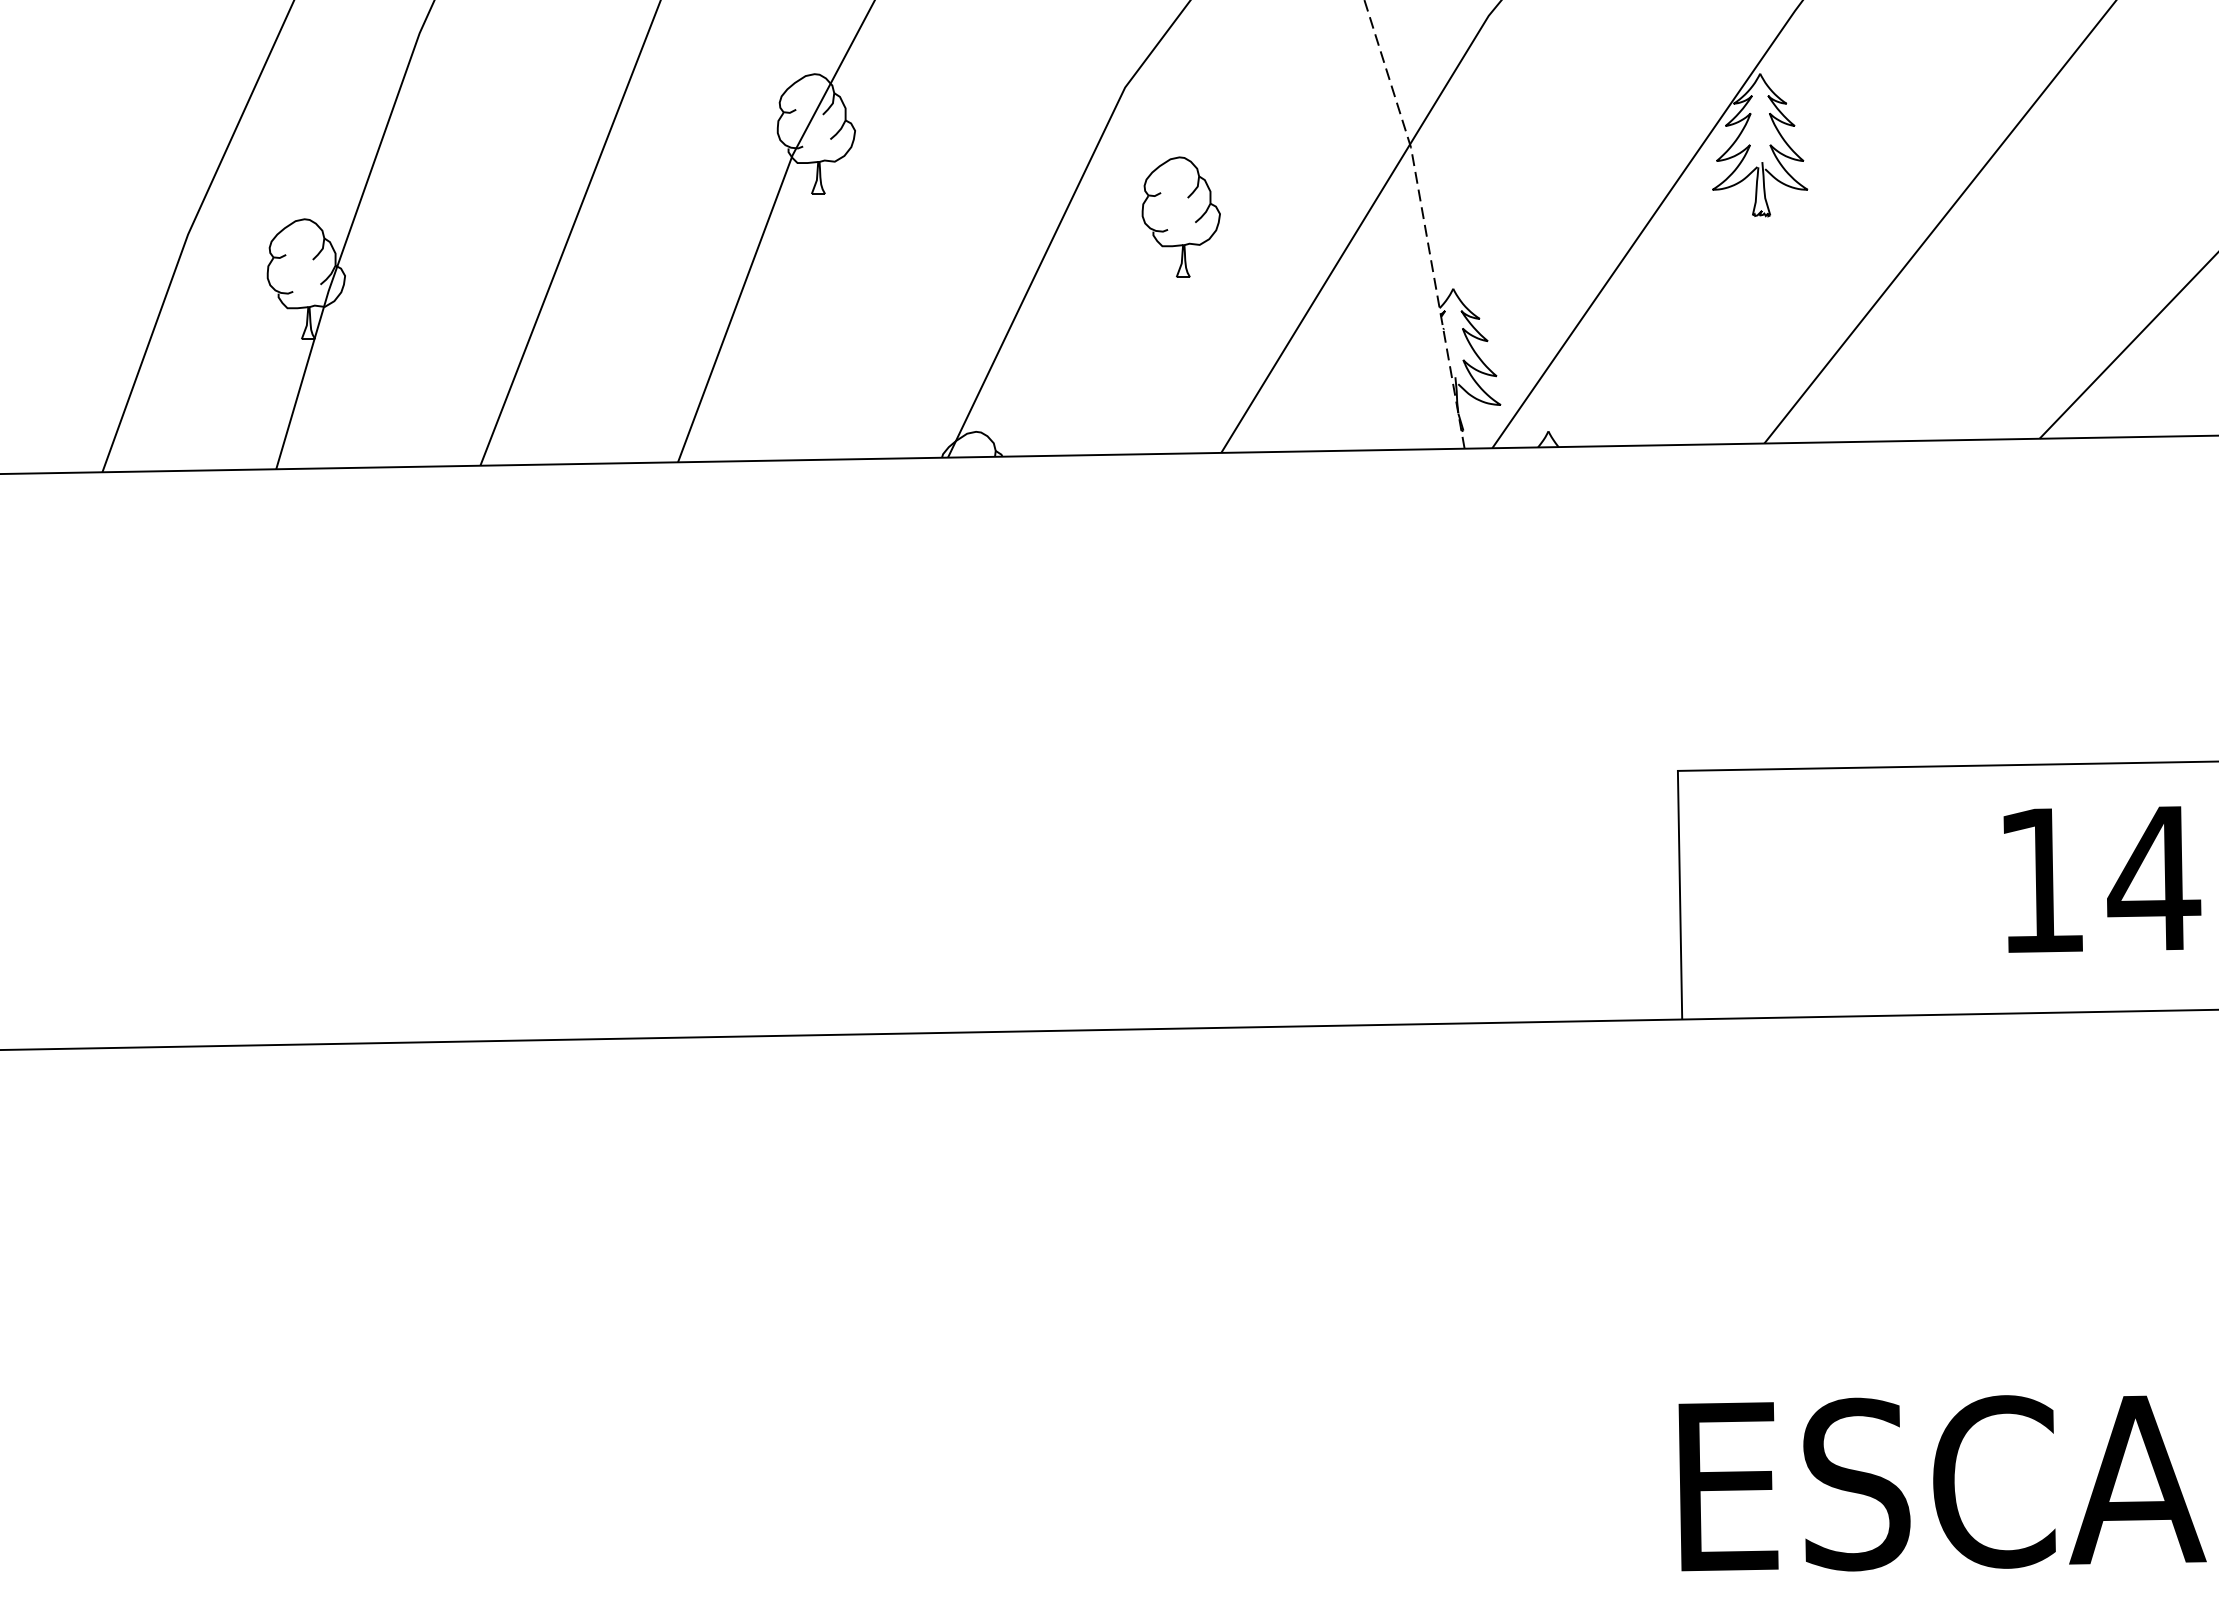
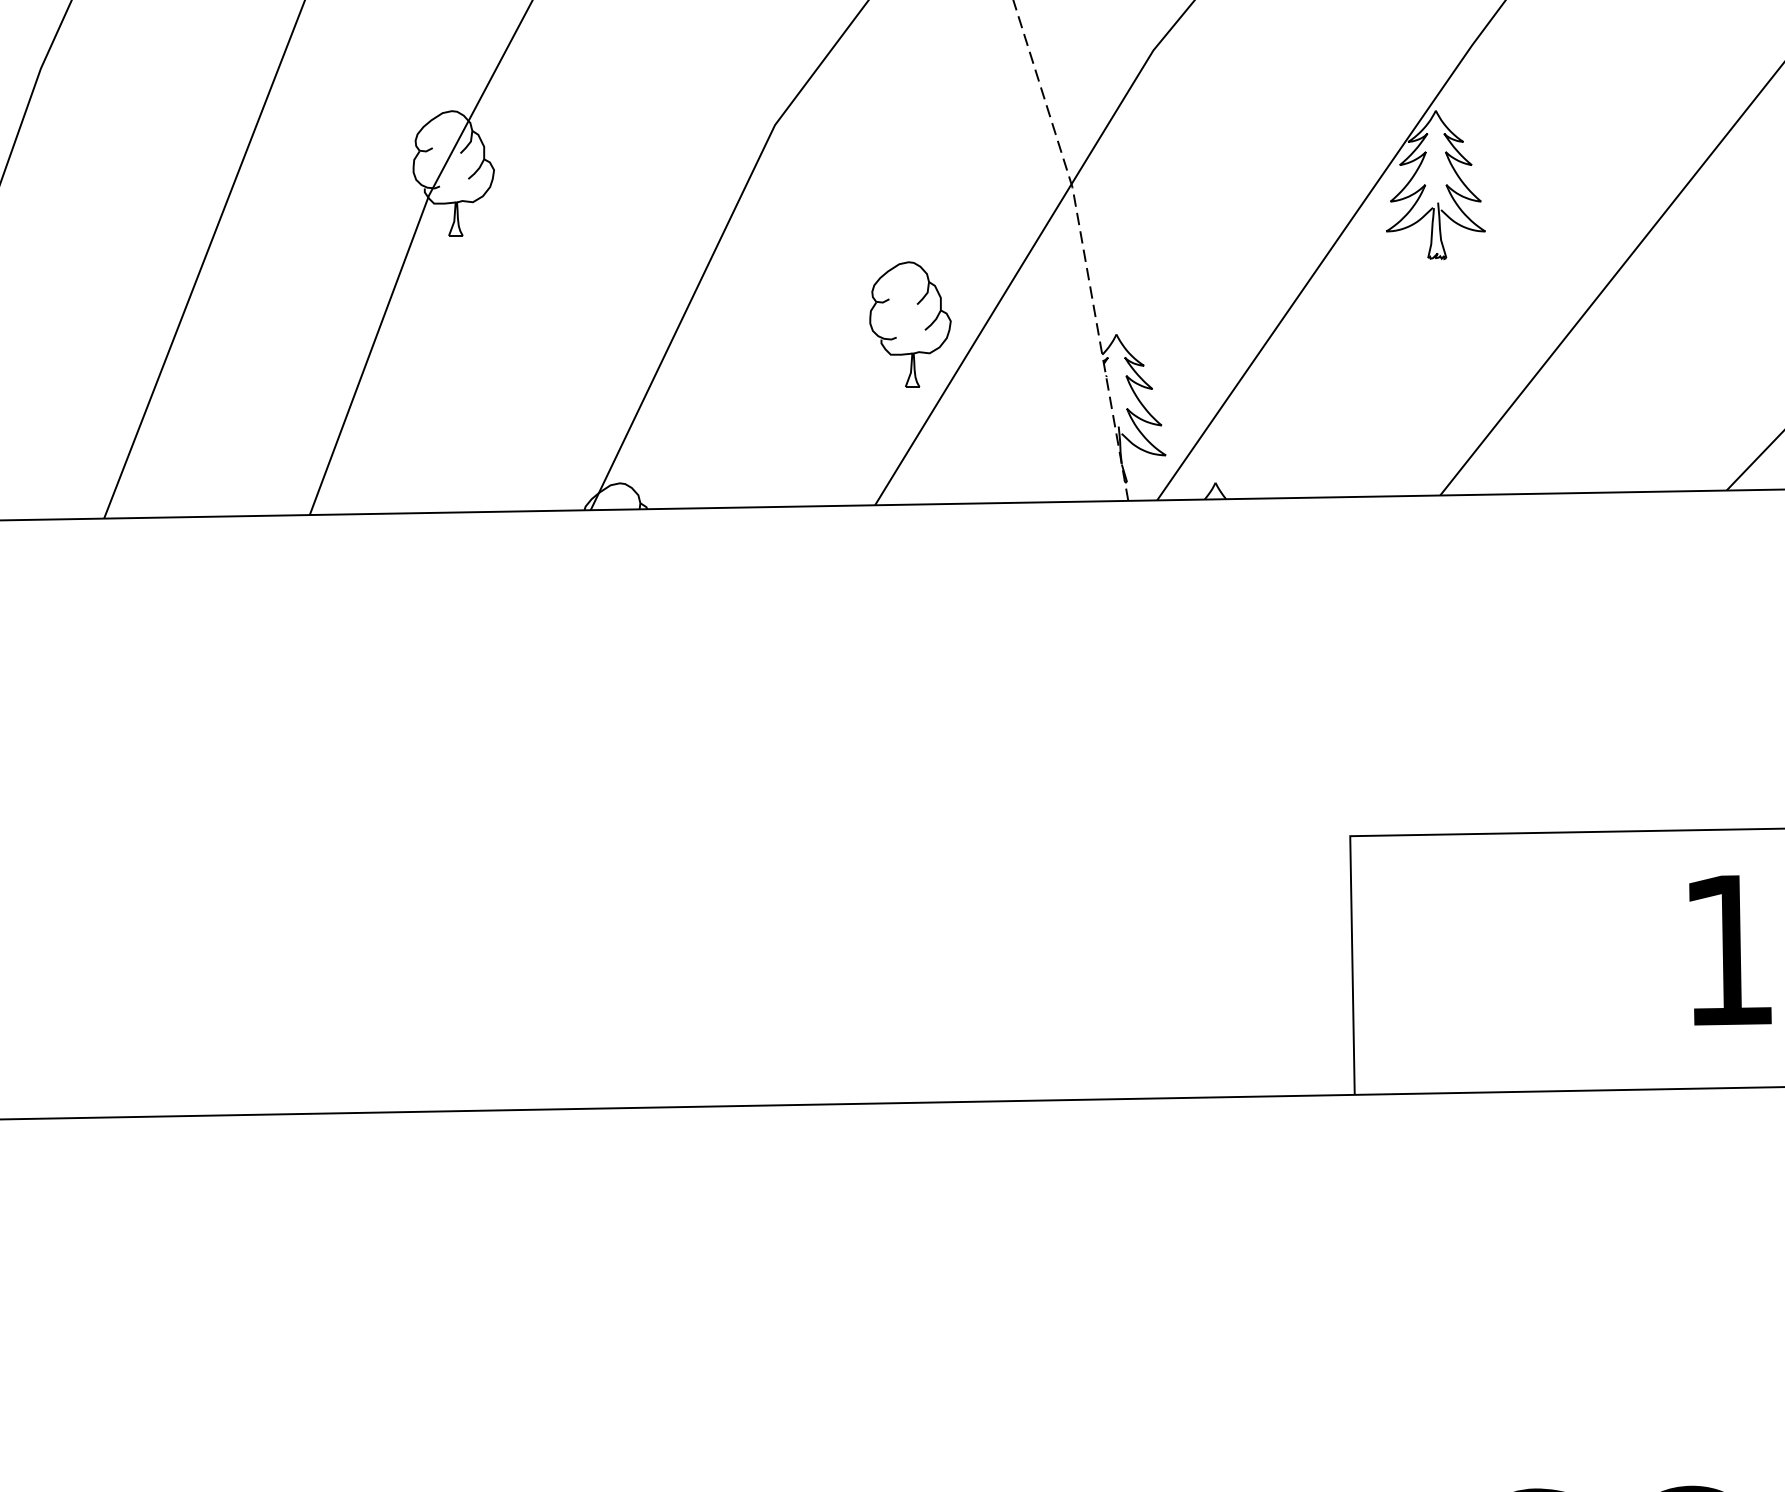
part: (1180, 216) -> (909, 323), moved

